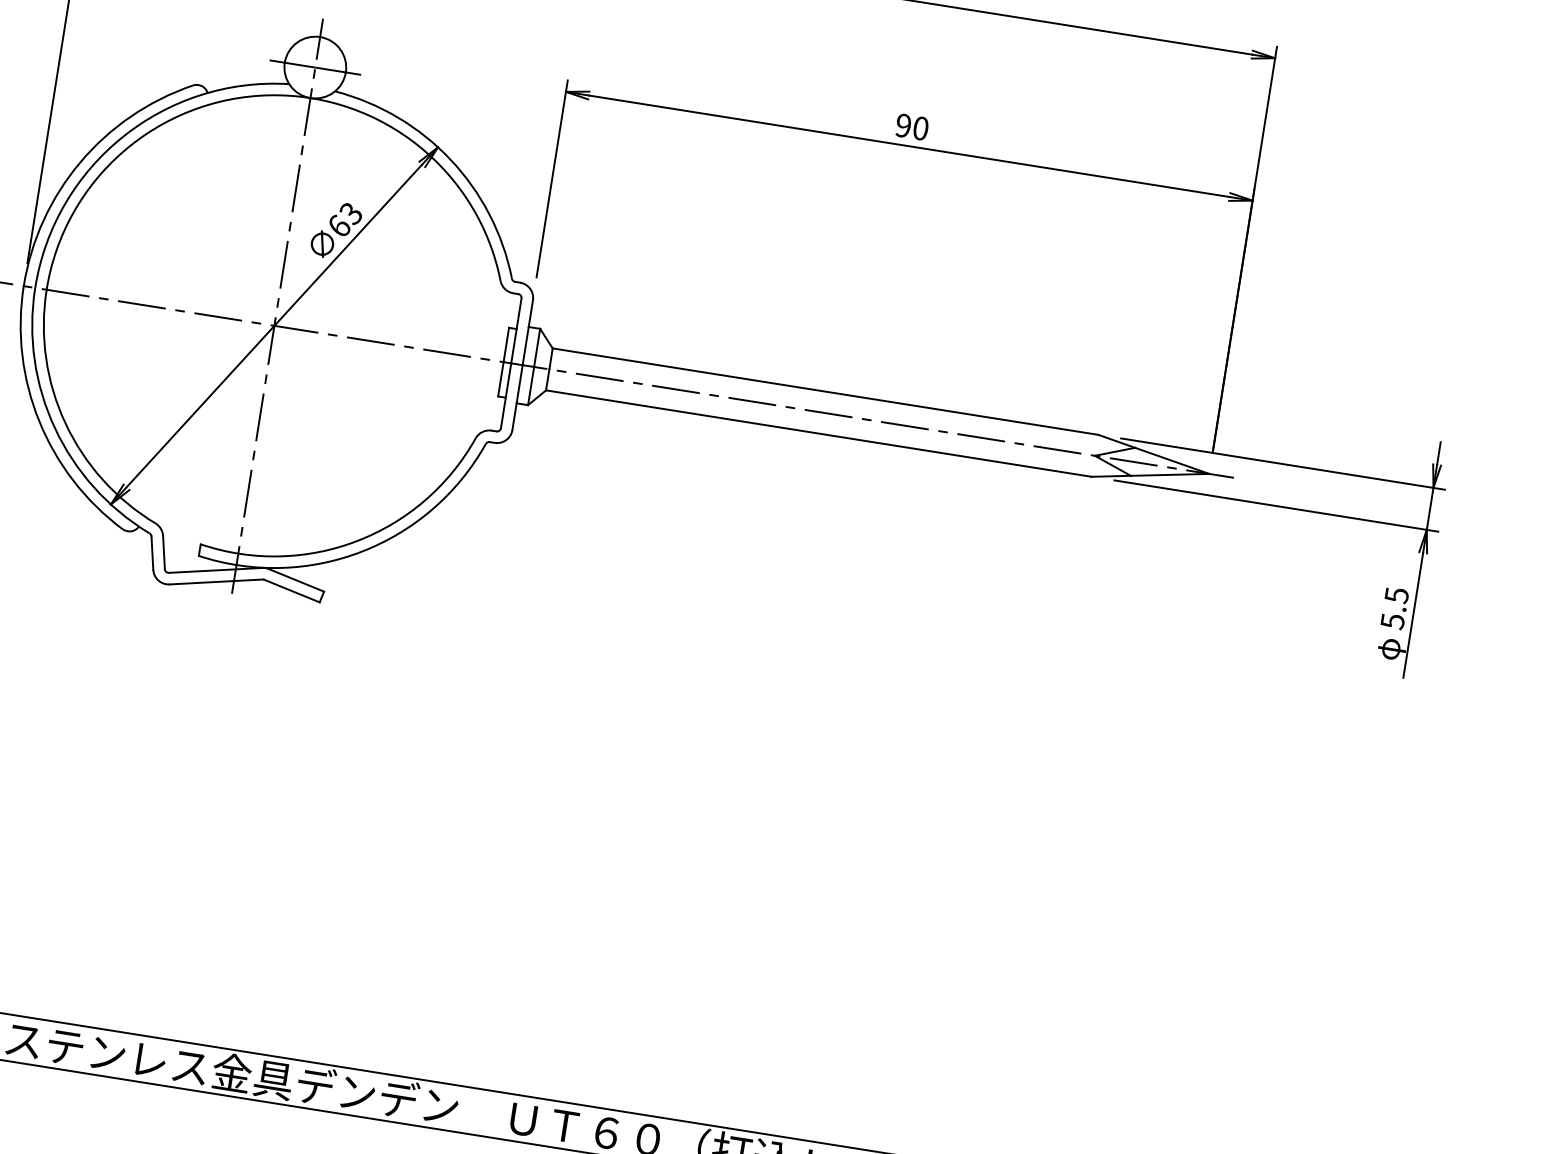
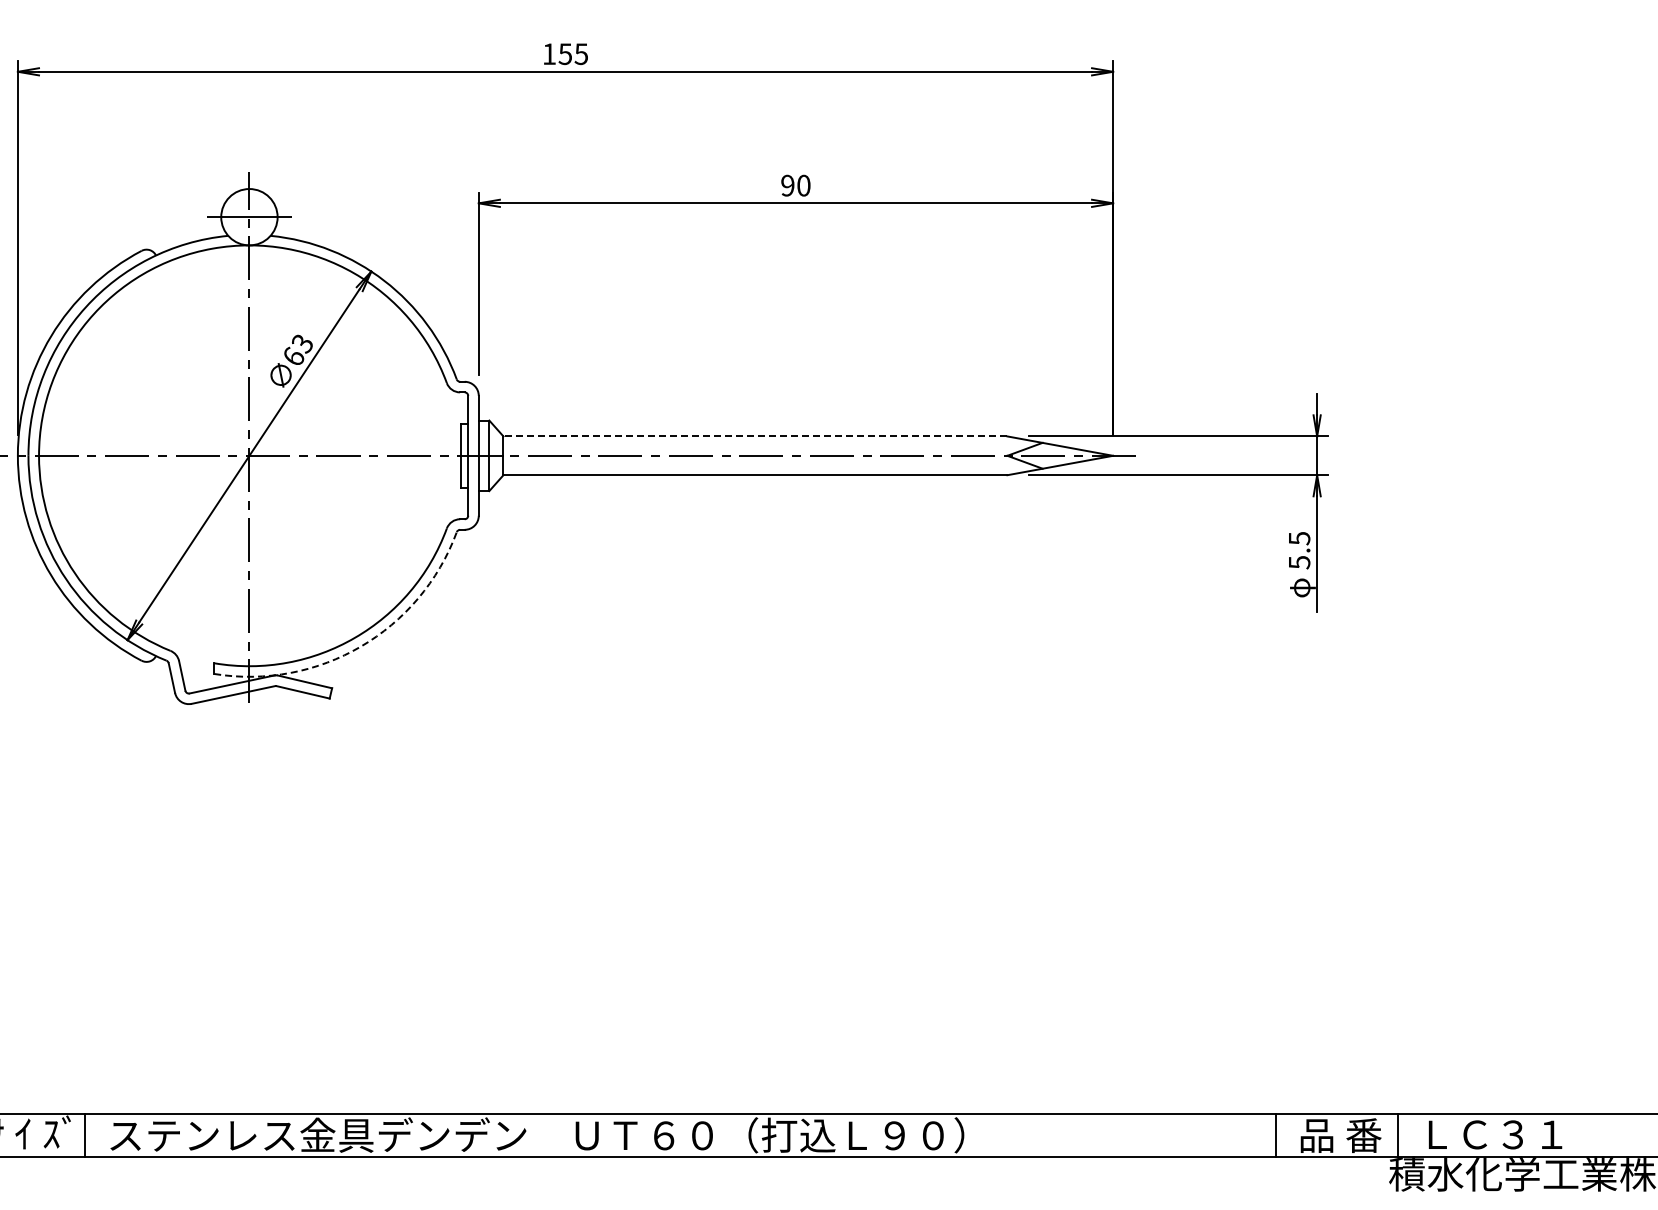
line: (825, 391) -> (755, 436), solid -> dashed
arc: (361, 551) -> (360, 646), solid -> dashed

